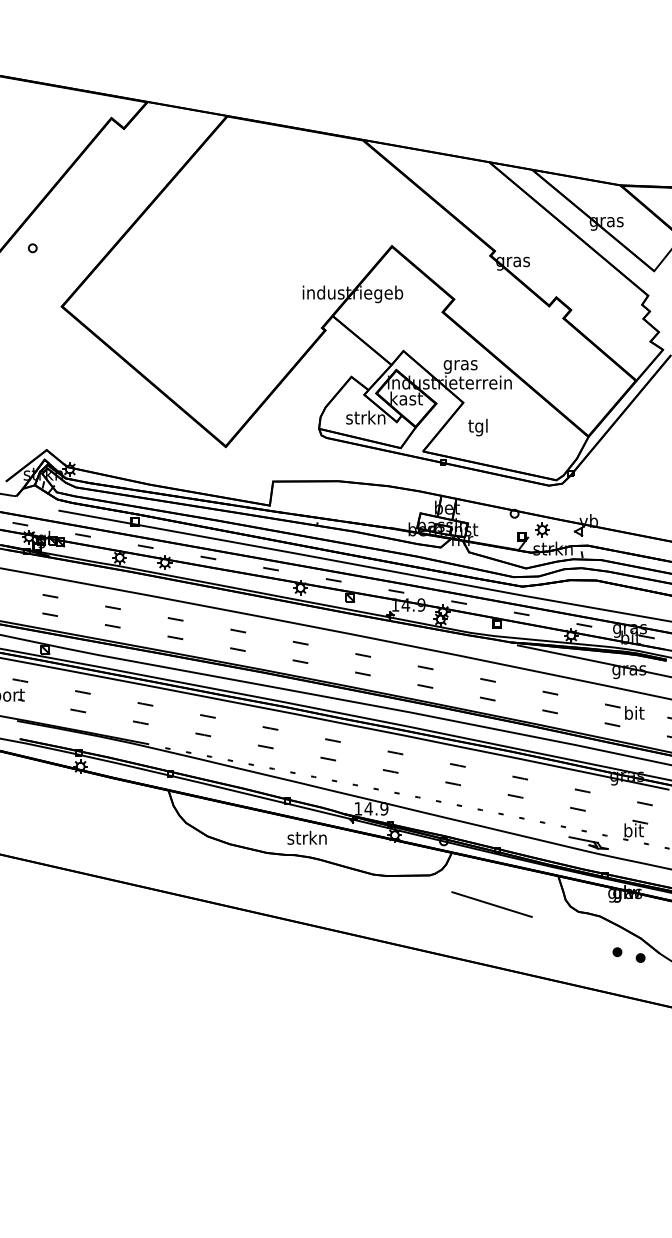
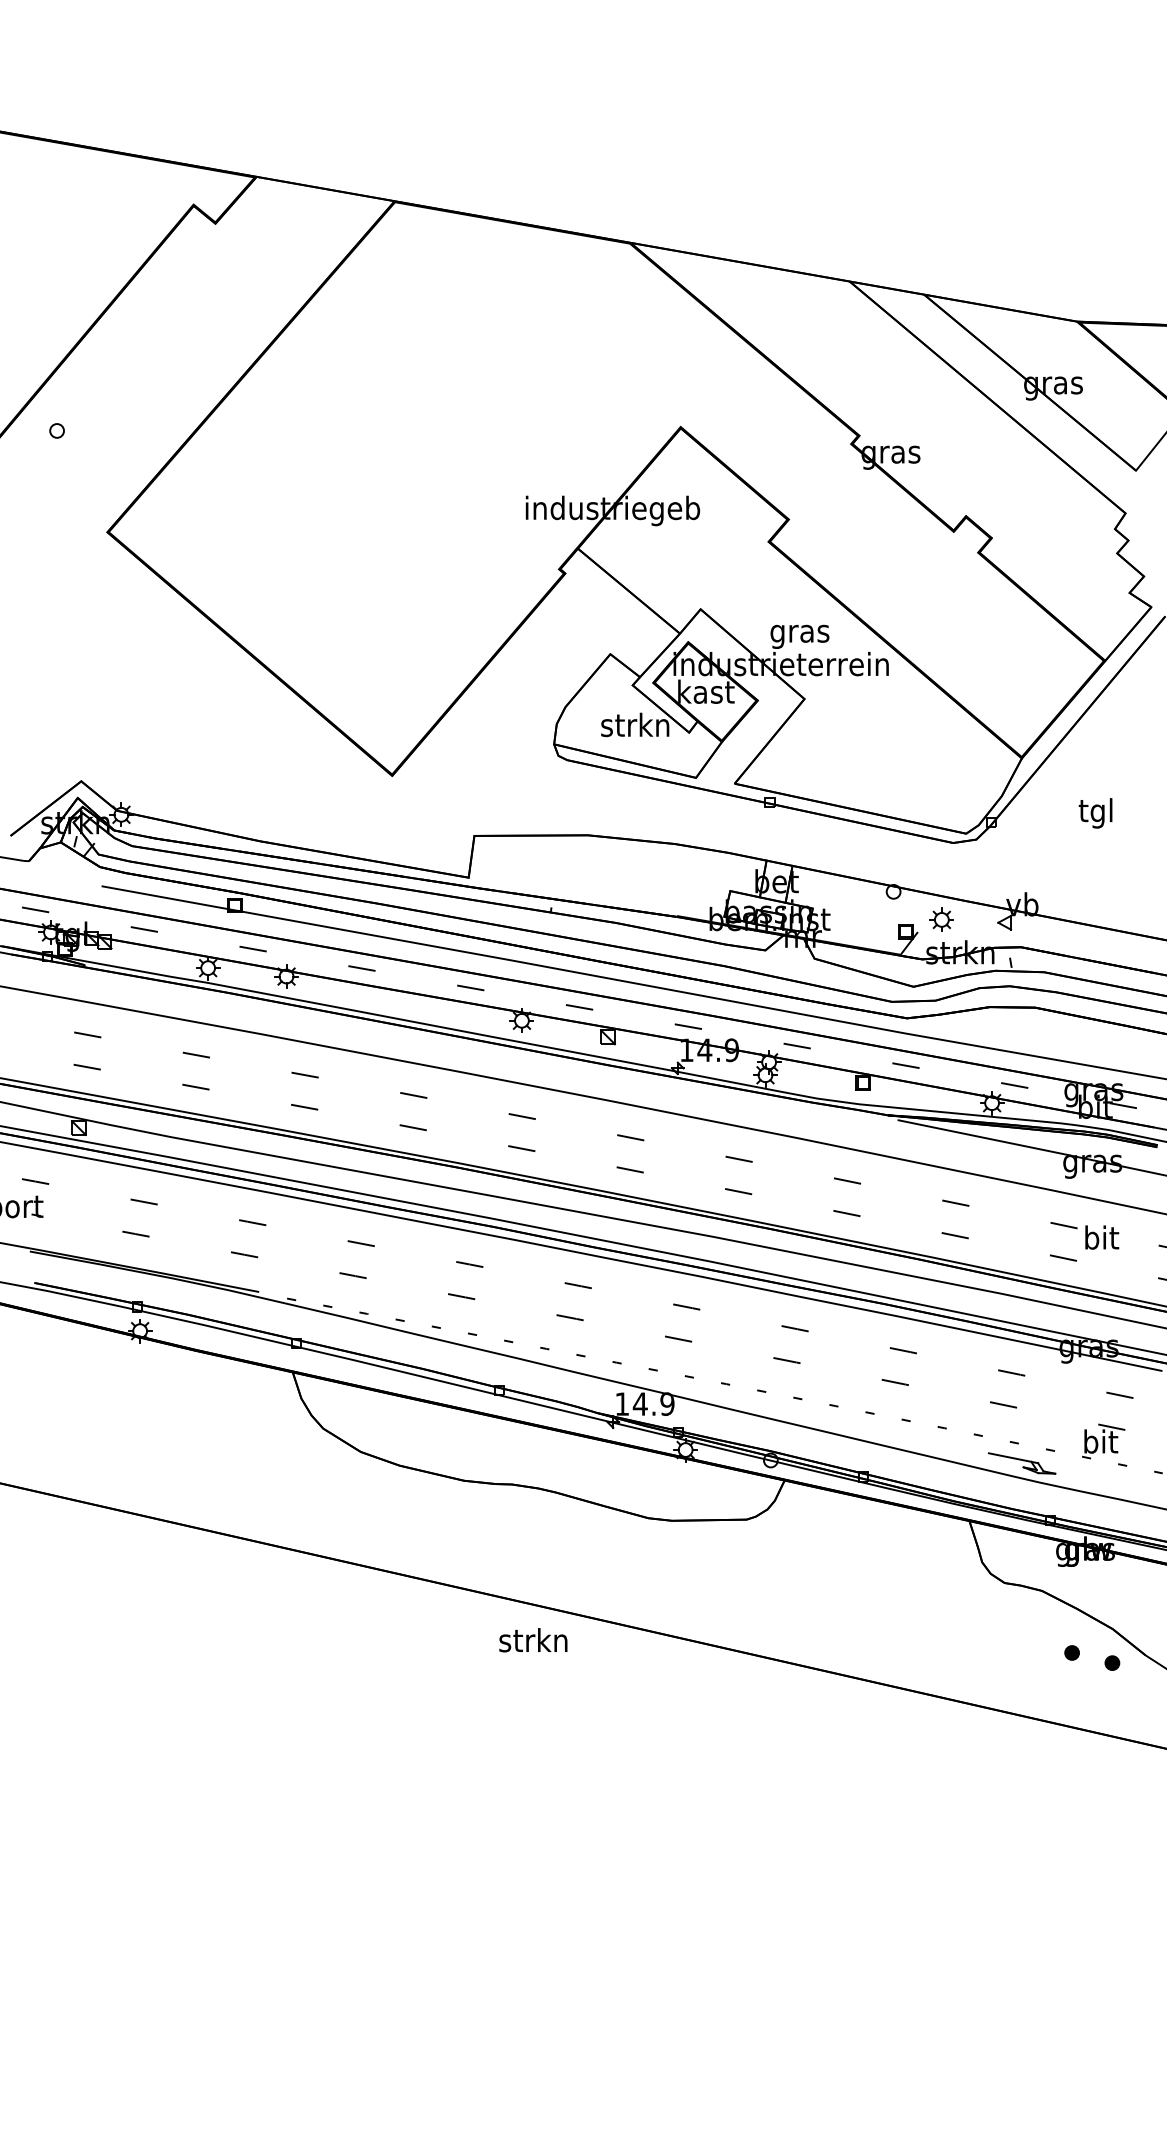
text: (477, 427) -> (1094, 813), moved
text: (306, 837) -> (532, 1639), moved
line: (491, 904) -> (853, 1570), removed

